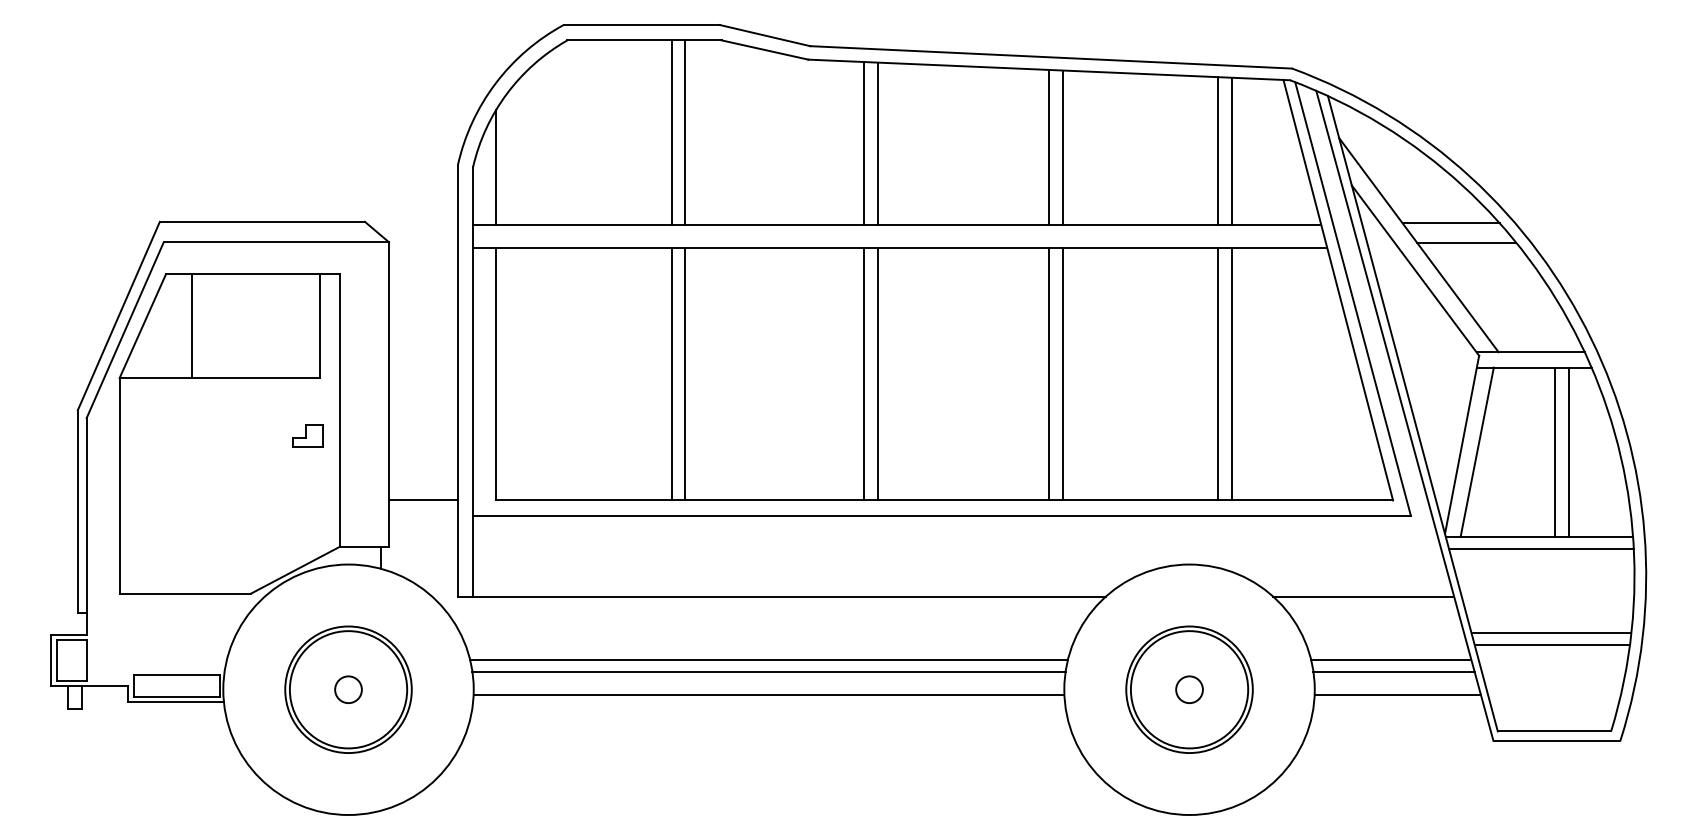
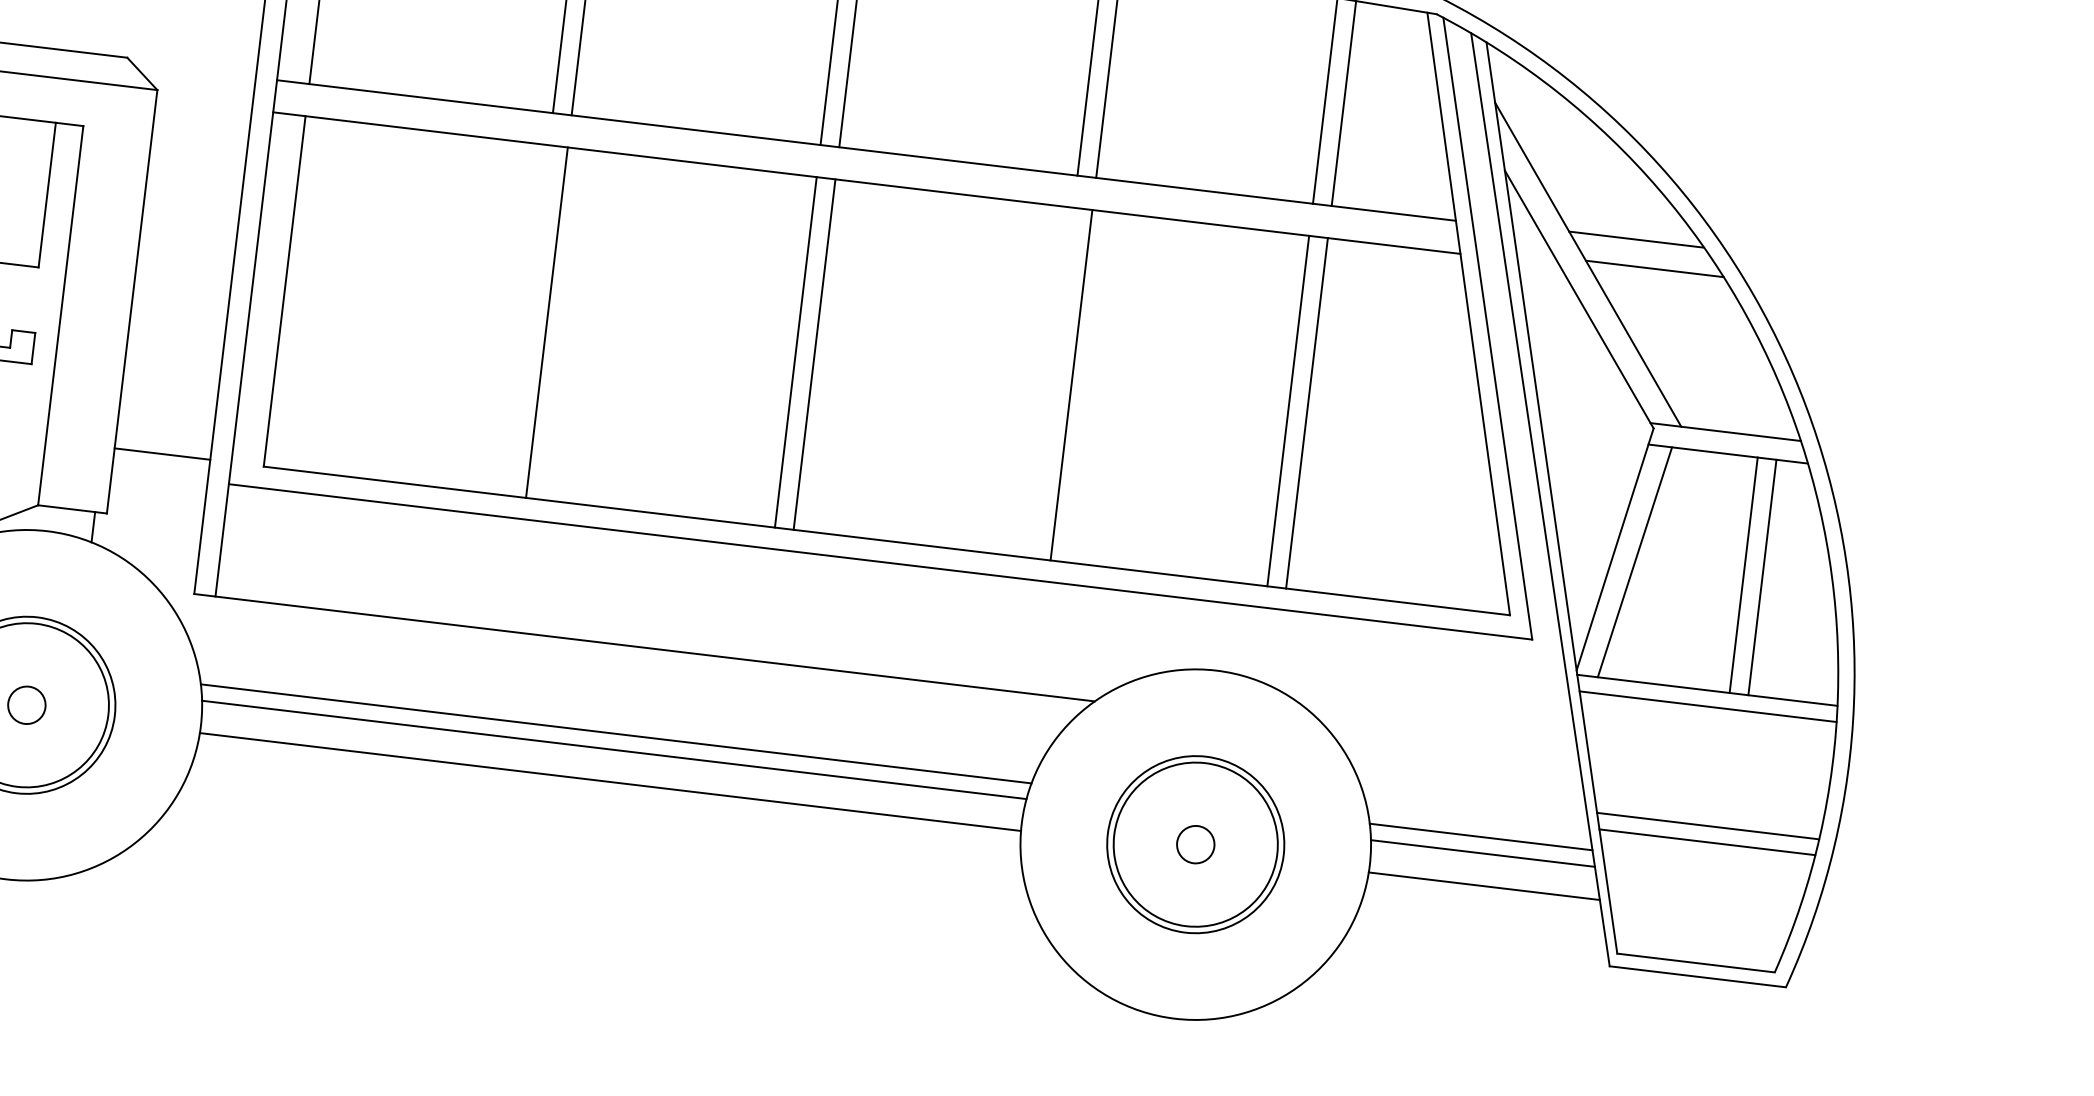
line: (671, 374) -> (528, 320), removed
line: (1049, 374) -> (1053, 383), removed
line: (1363, 596) -> (1452, 743), removed

